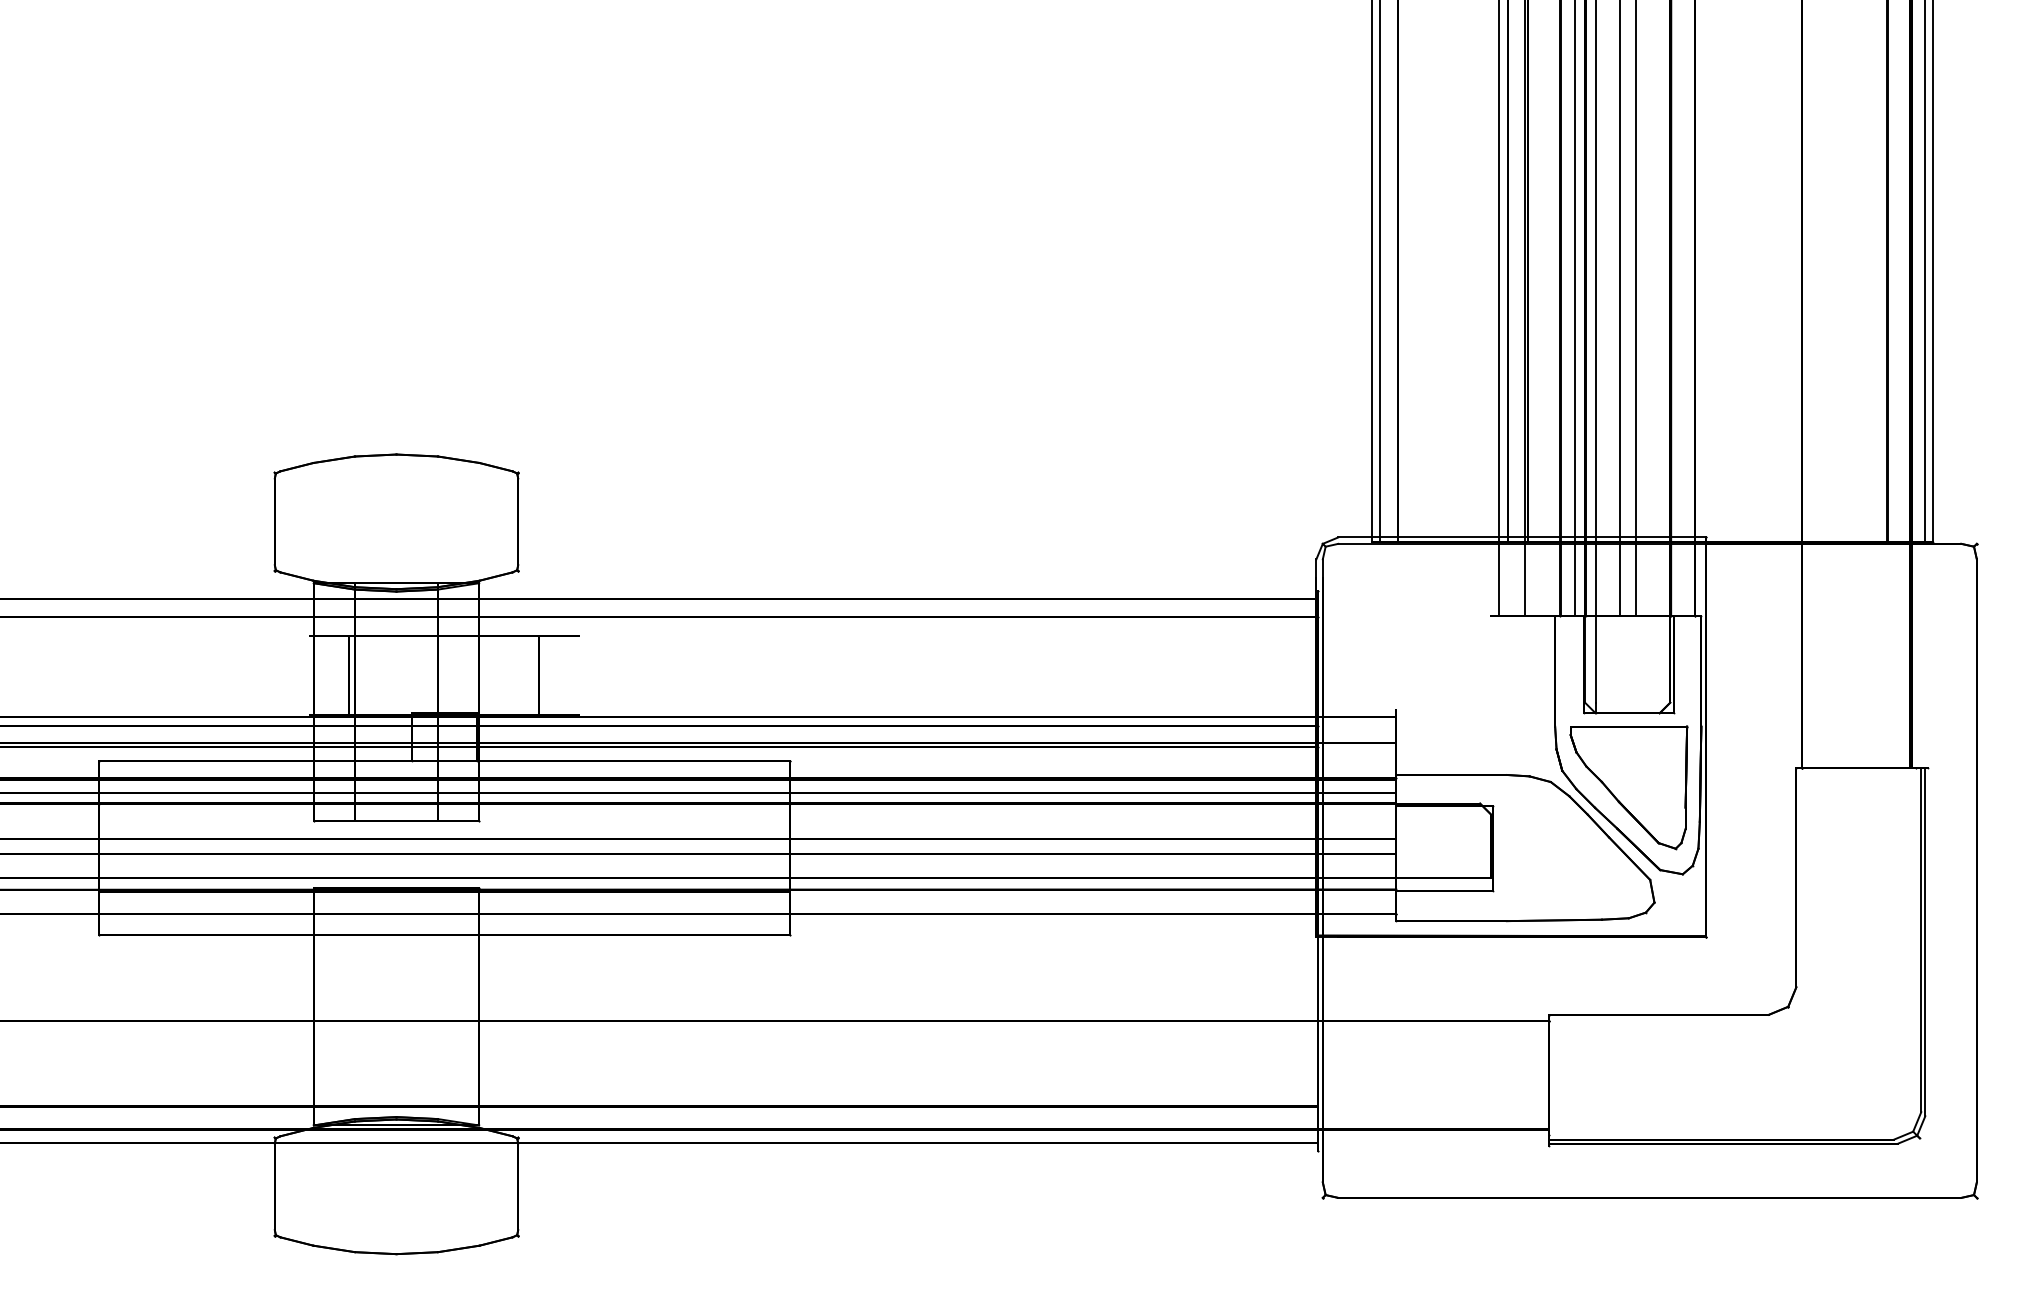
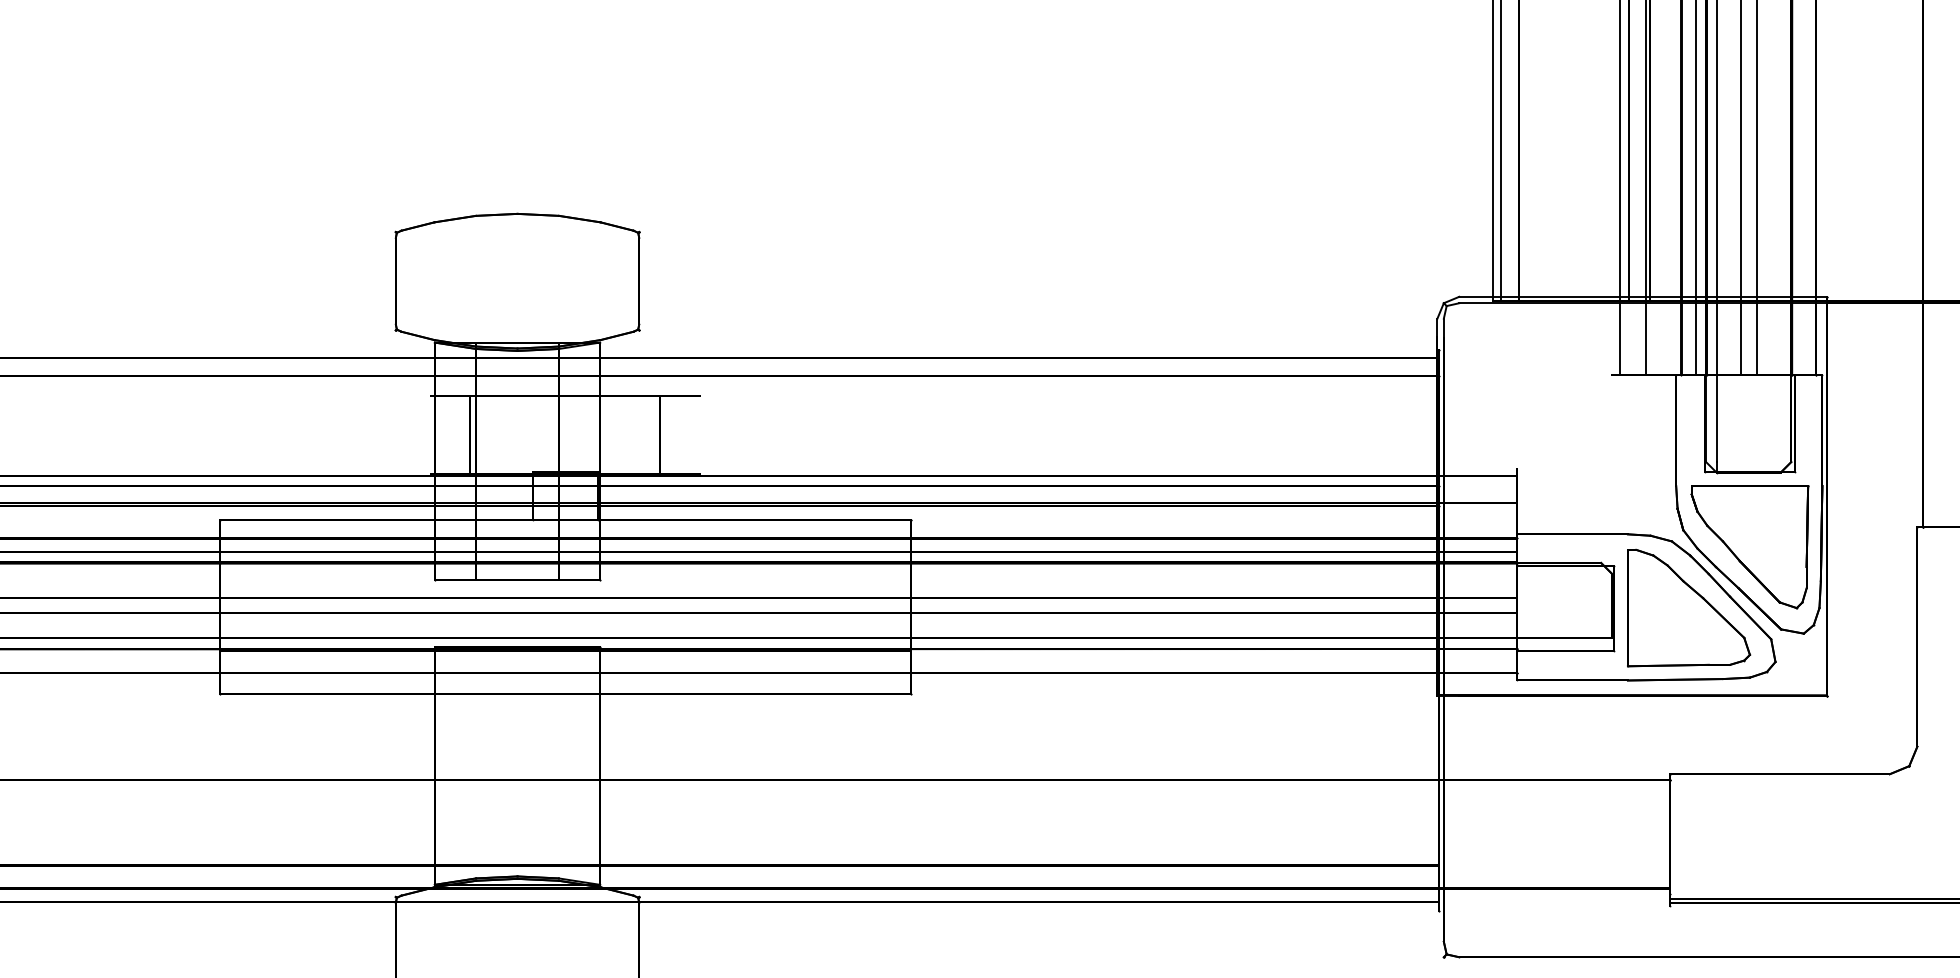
part: (1567, 848) -> (1688, 607), added

